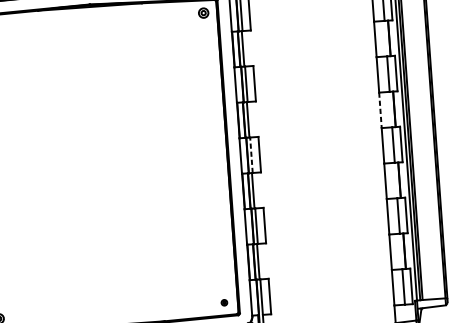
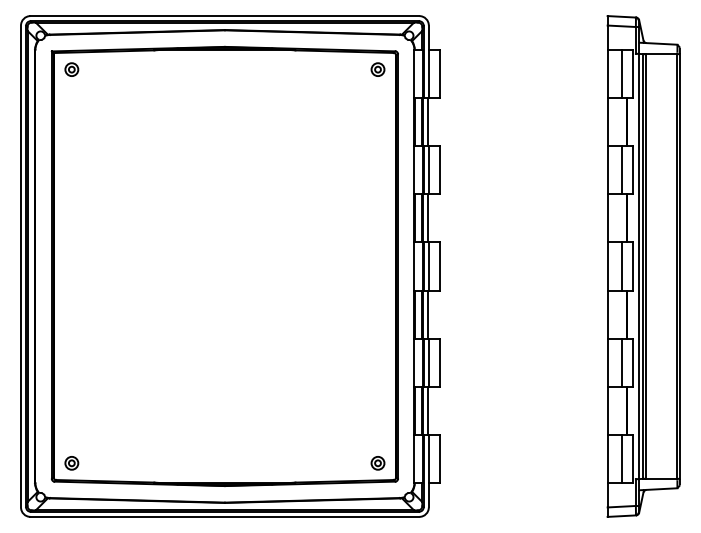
line: (380, 110) -> (607, 218), dashed -> solid
line: (251, 155) -> (428, 266), dashed -> solid
part: (224, 302) -> (377, 463), size x1.67

